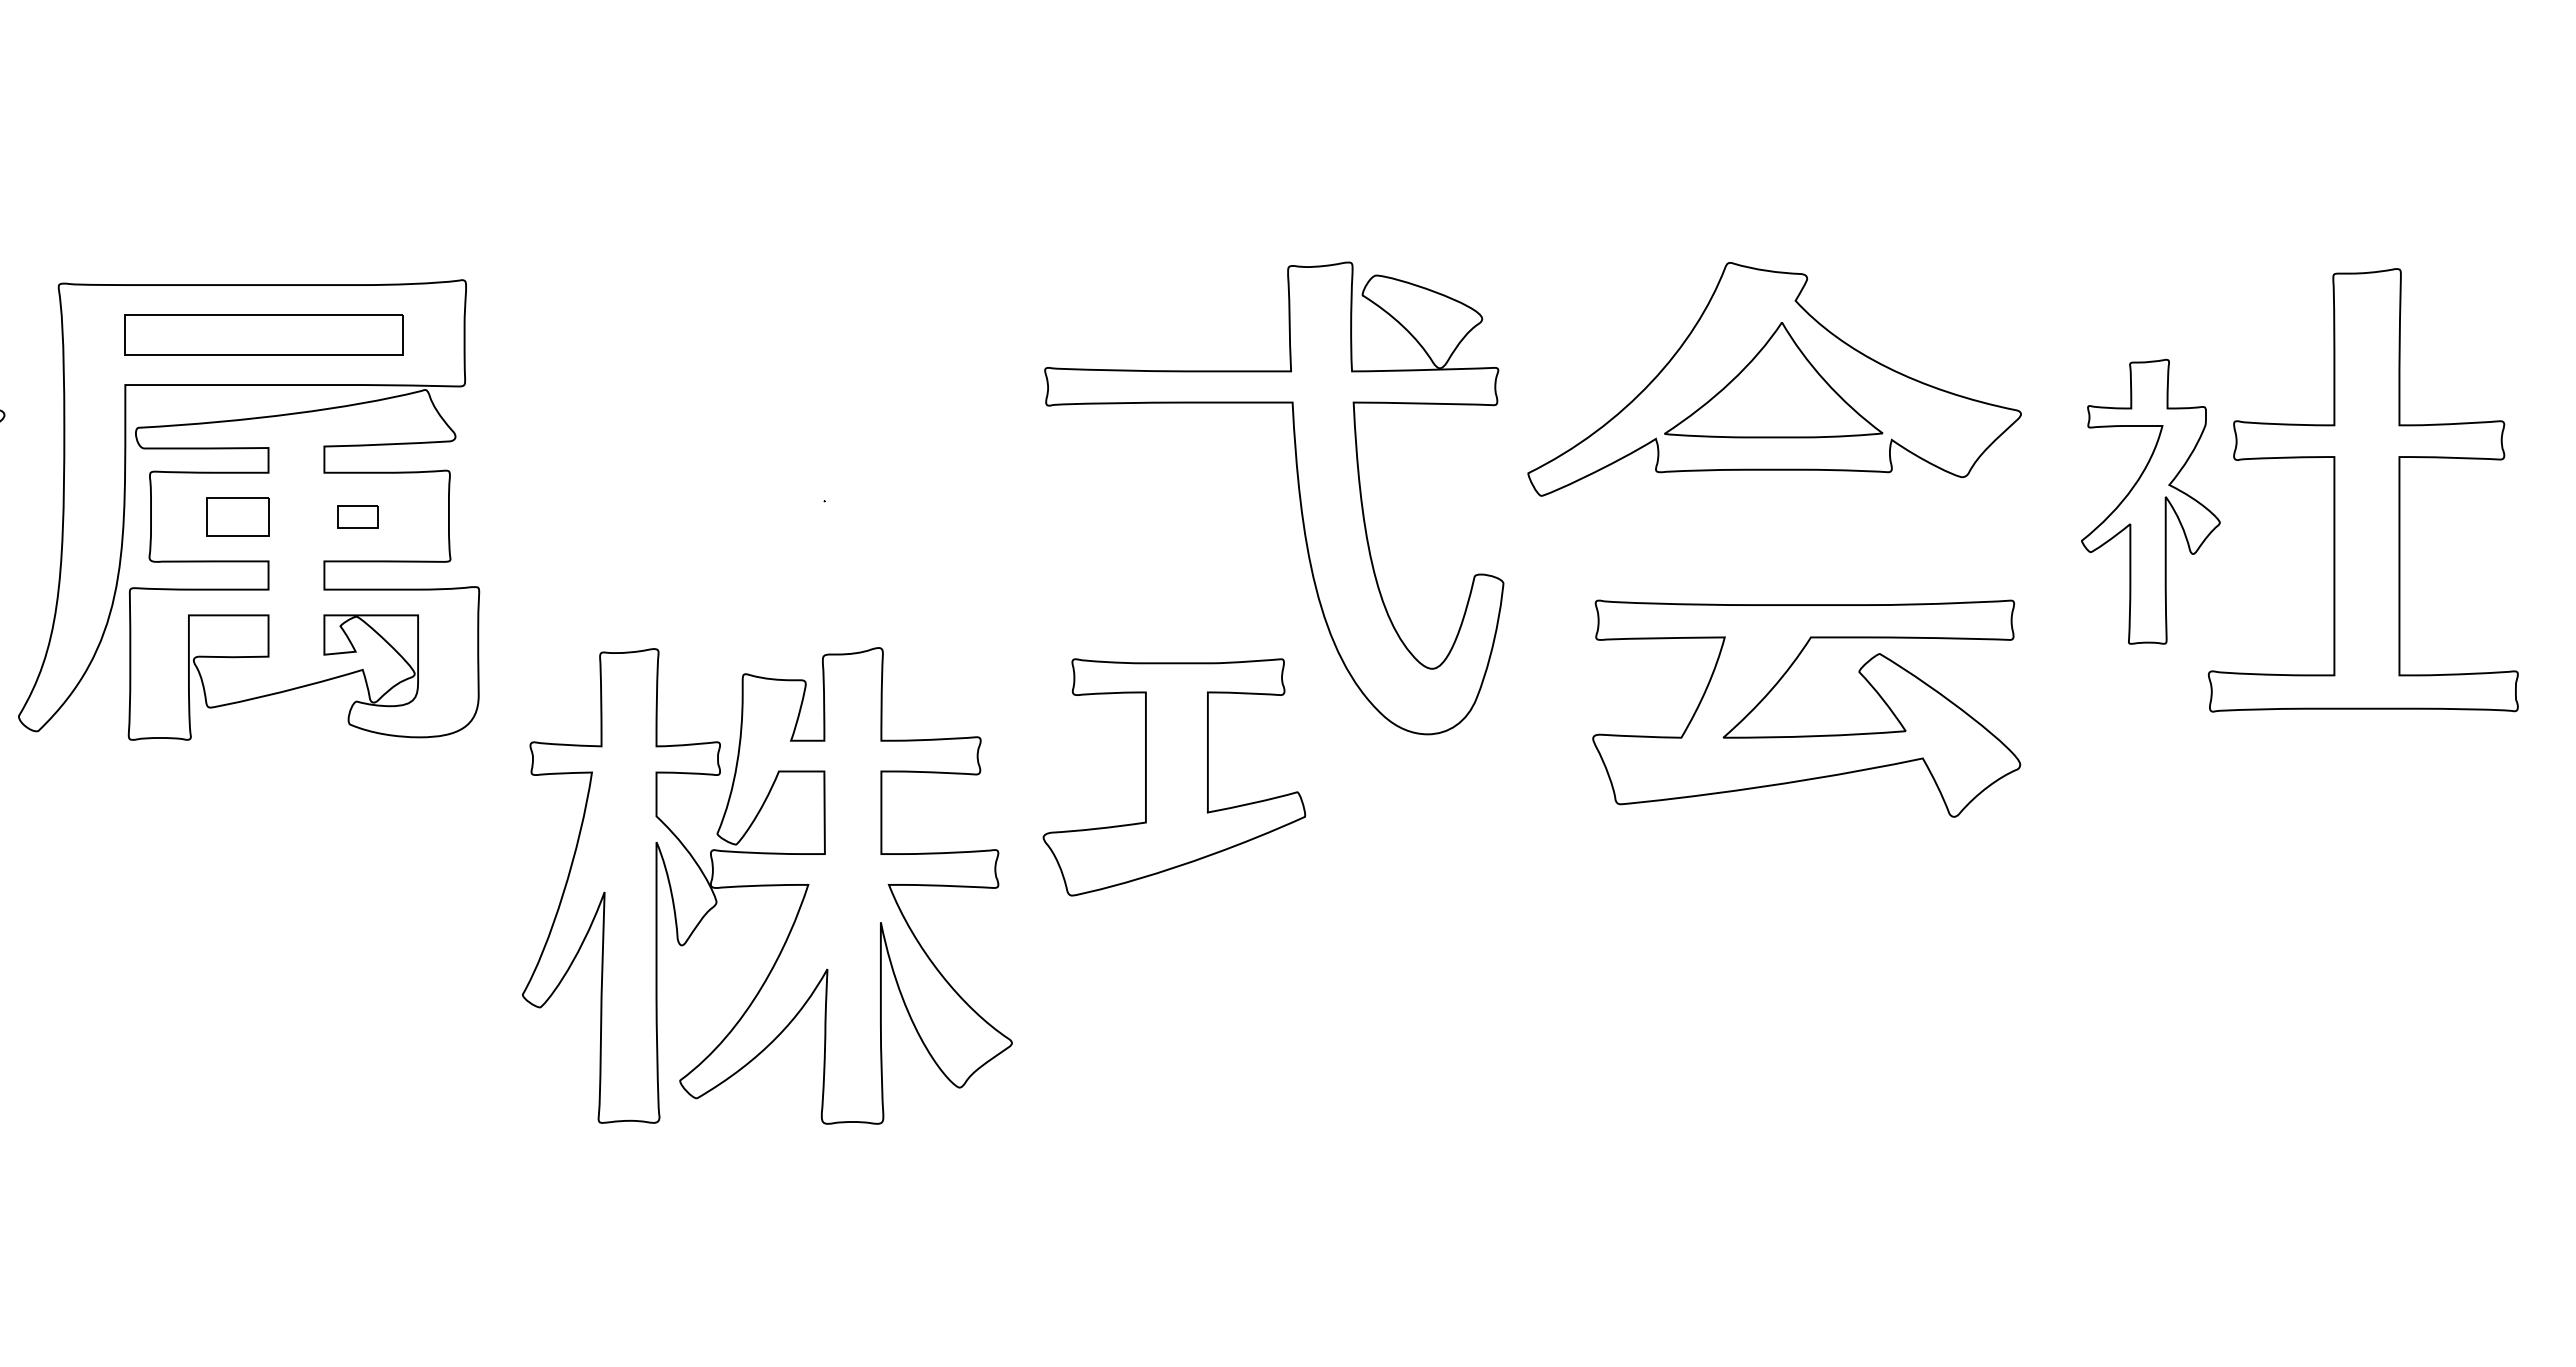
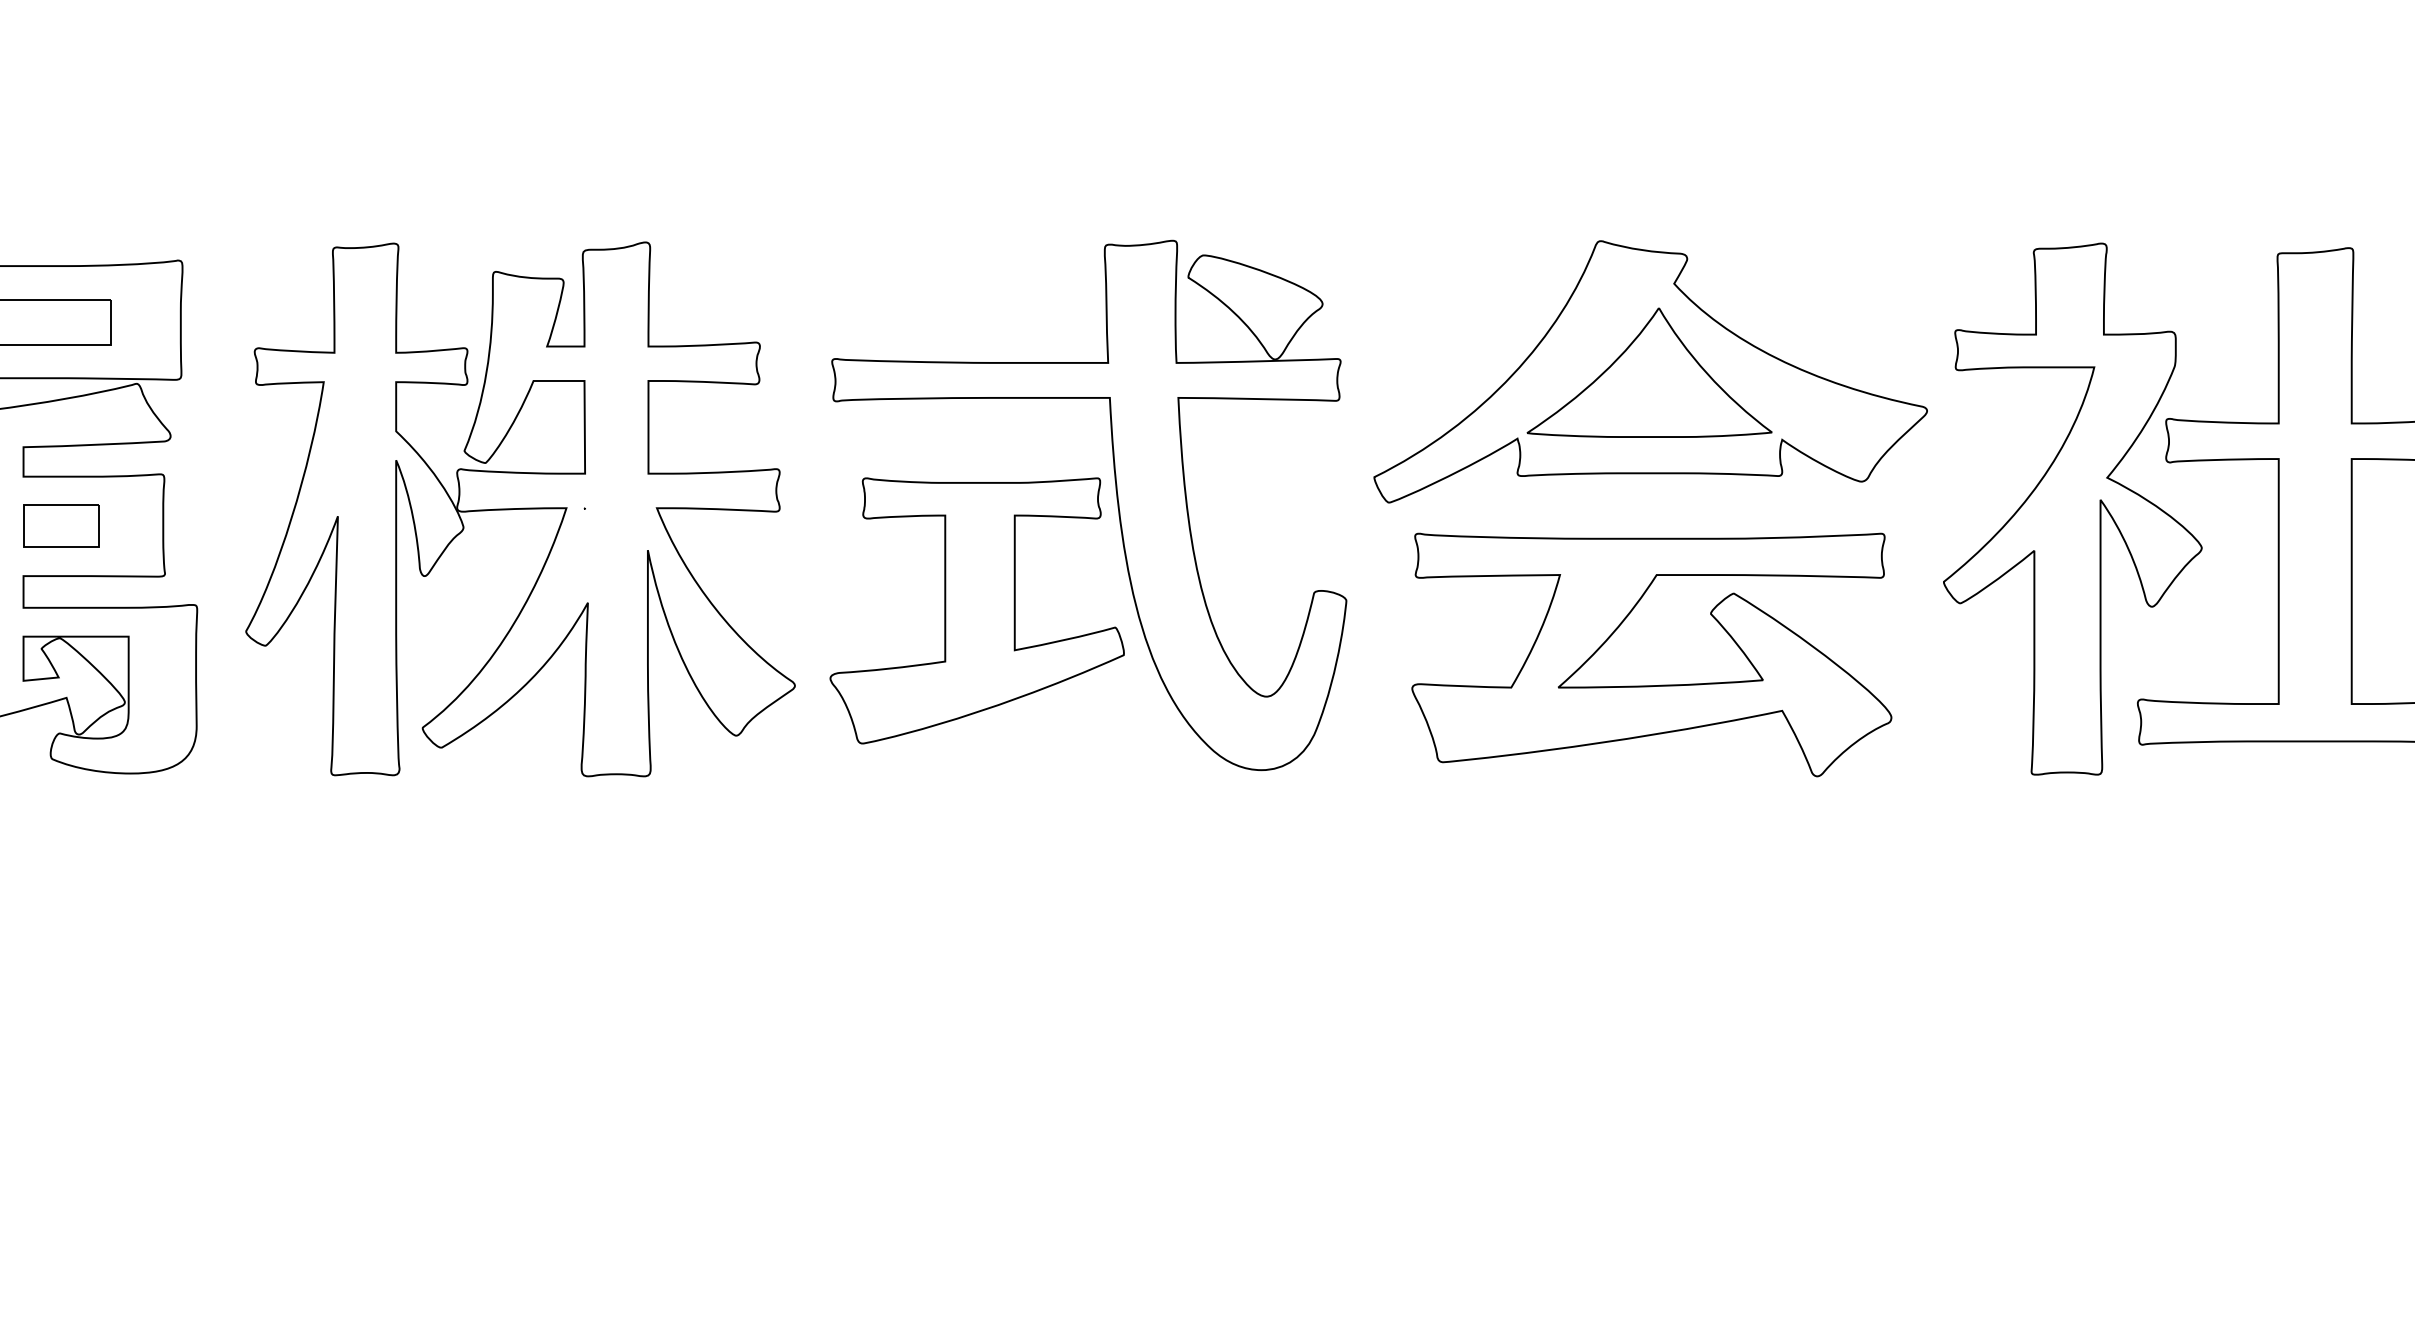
part: (2150, 501) -> (2072, 508), size x1.67
part: (357, 516) -> (60, 525), size x1.67
part: (1806, 735) -> (1651, 685), moved
part: (1174, 777) -> (977, 611), moved
part: (767, 885) -> (520, 508), moved

